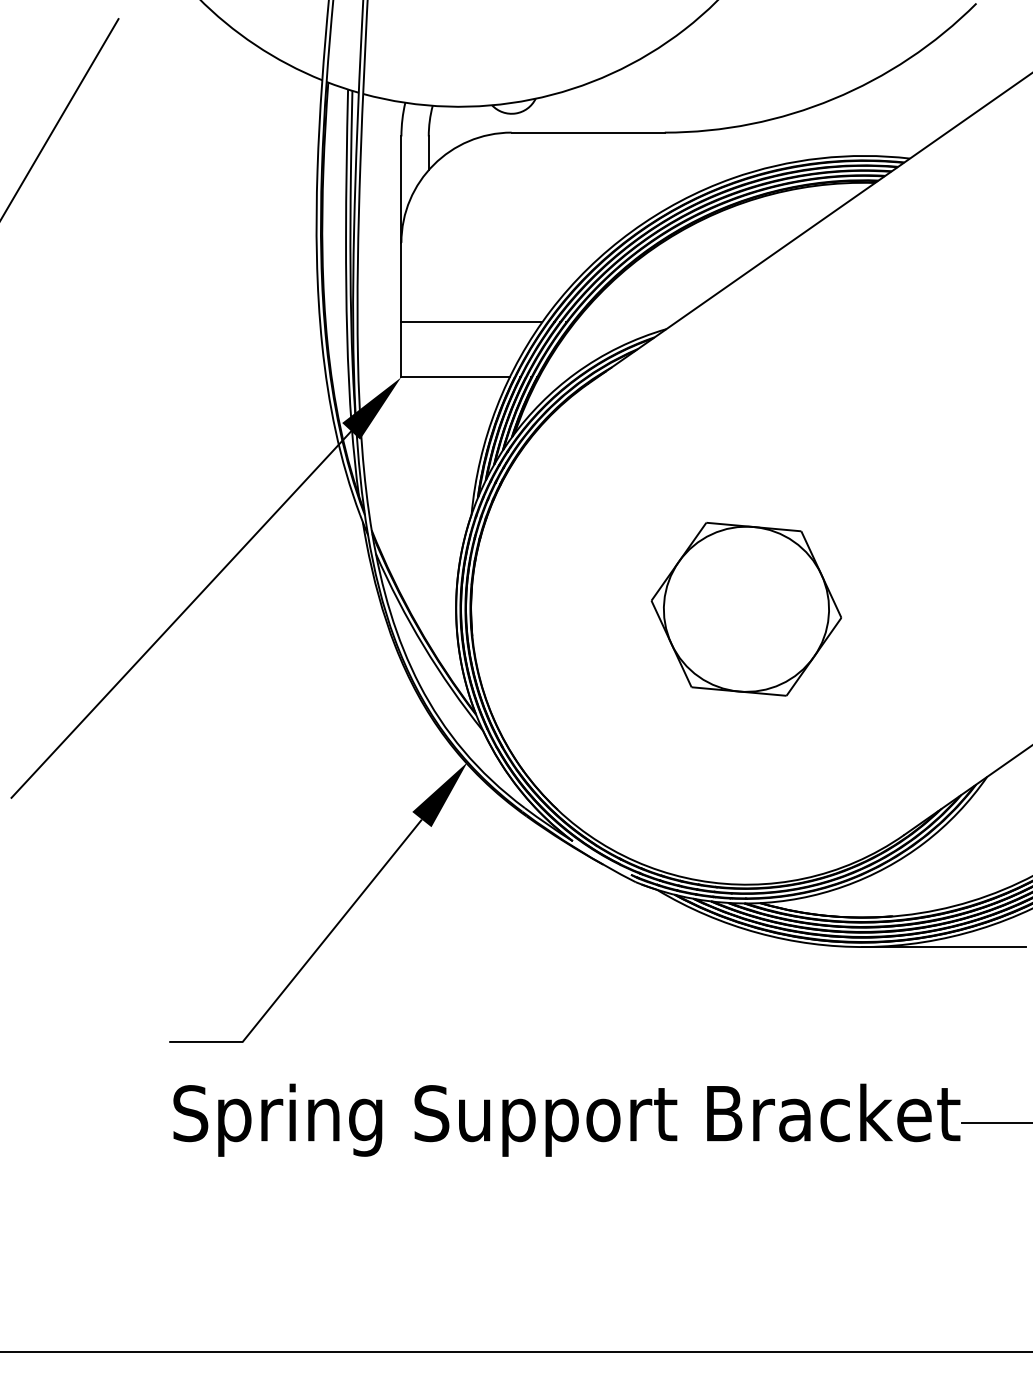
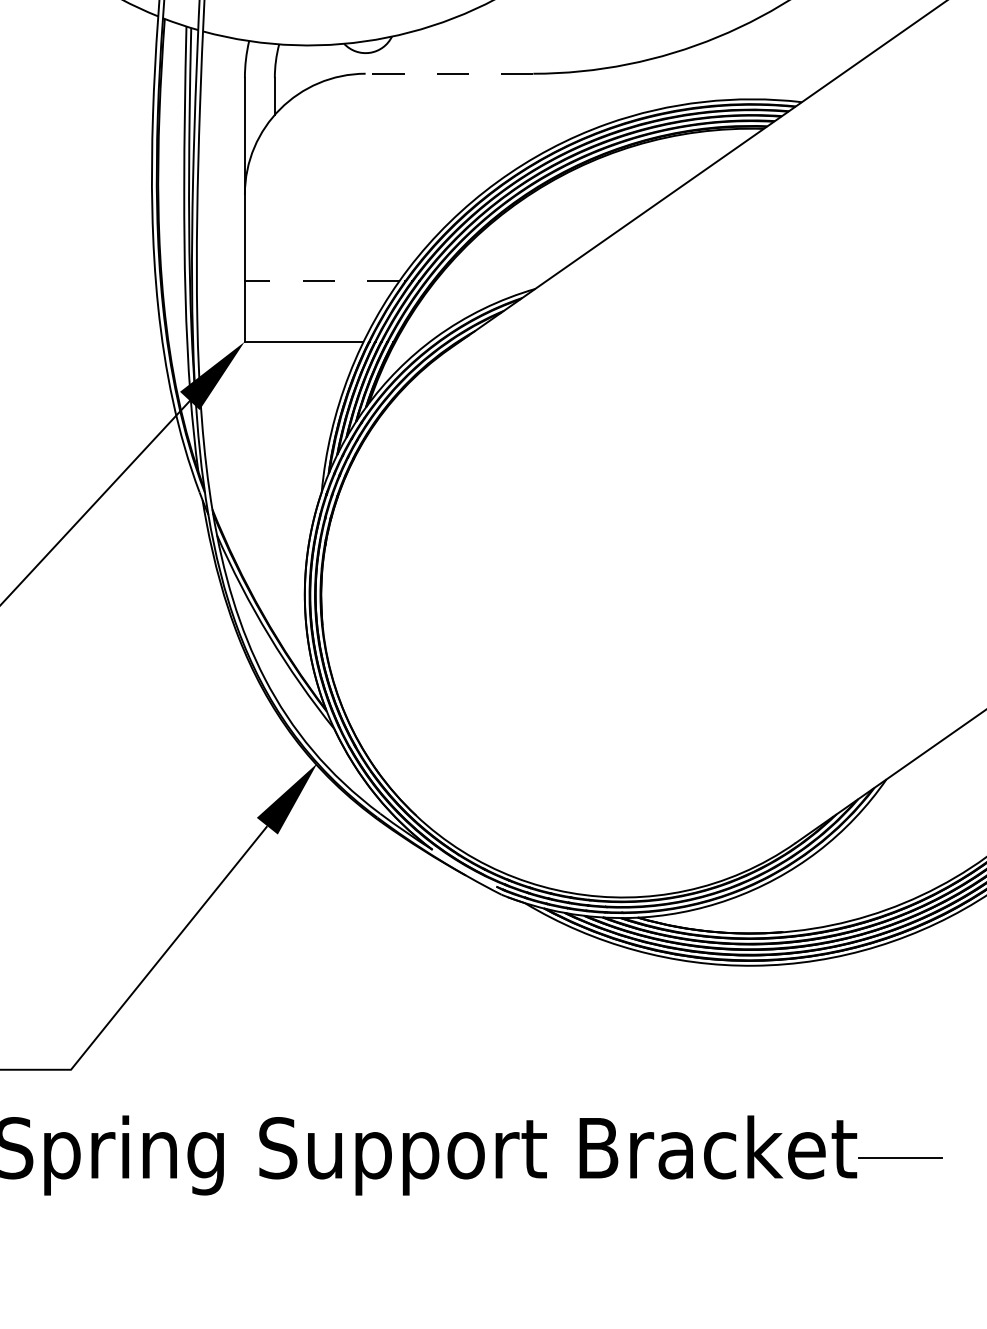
line: (588, 132) -> (449, 73), solid -> dashed
line: (471, 322) -> (321, 281), solid -> dashed
part: (746, 609) -> (622, 596), removed
line: (944, 947) -> (839, 966), removed

